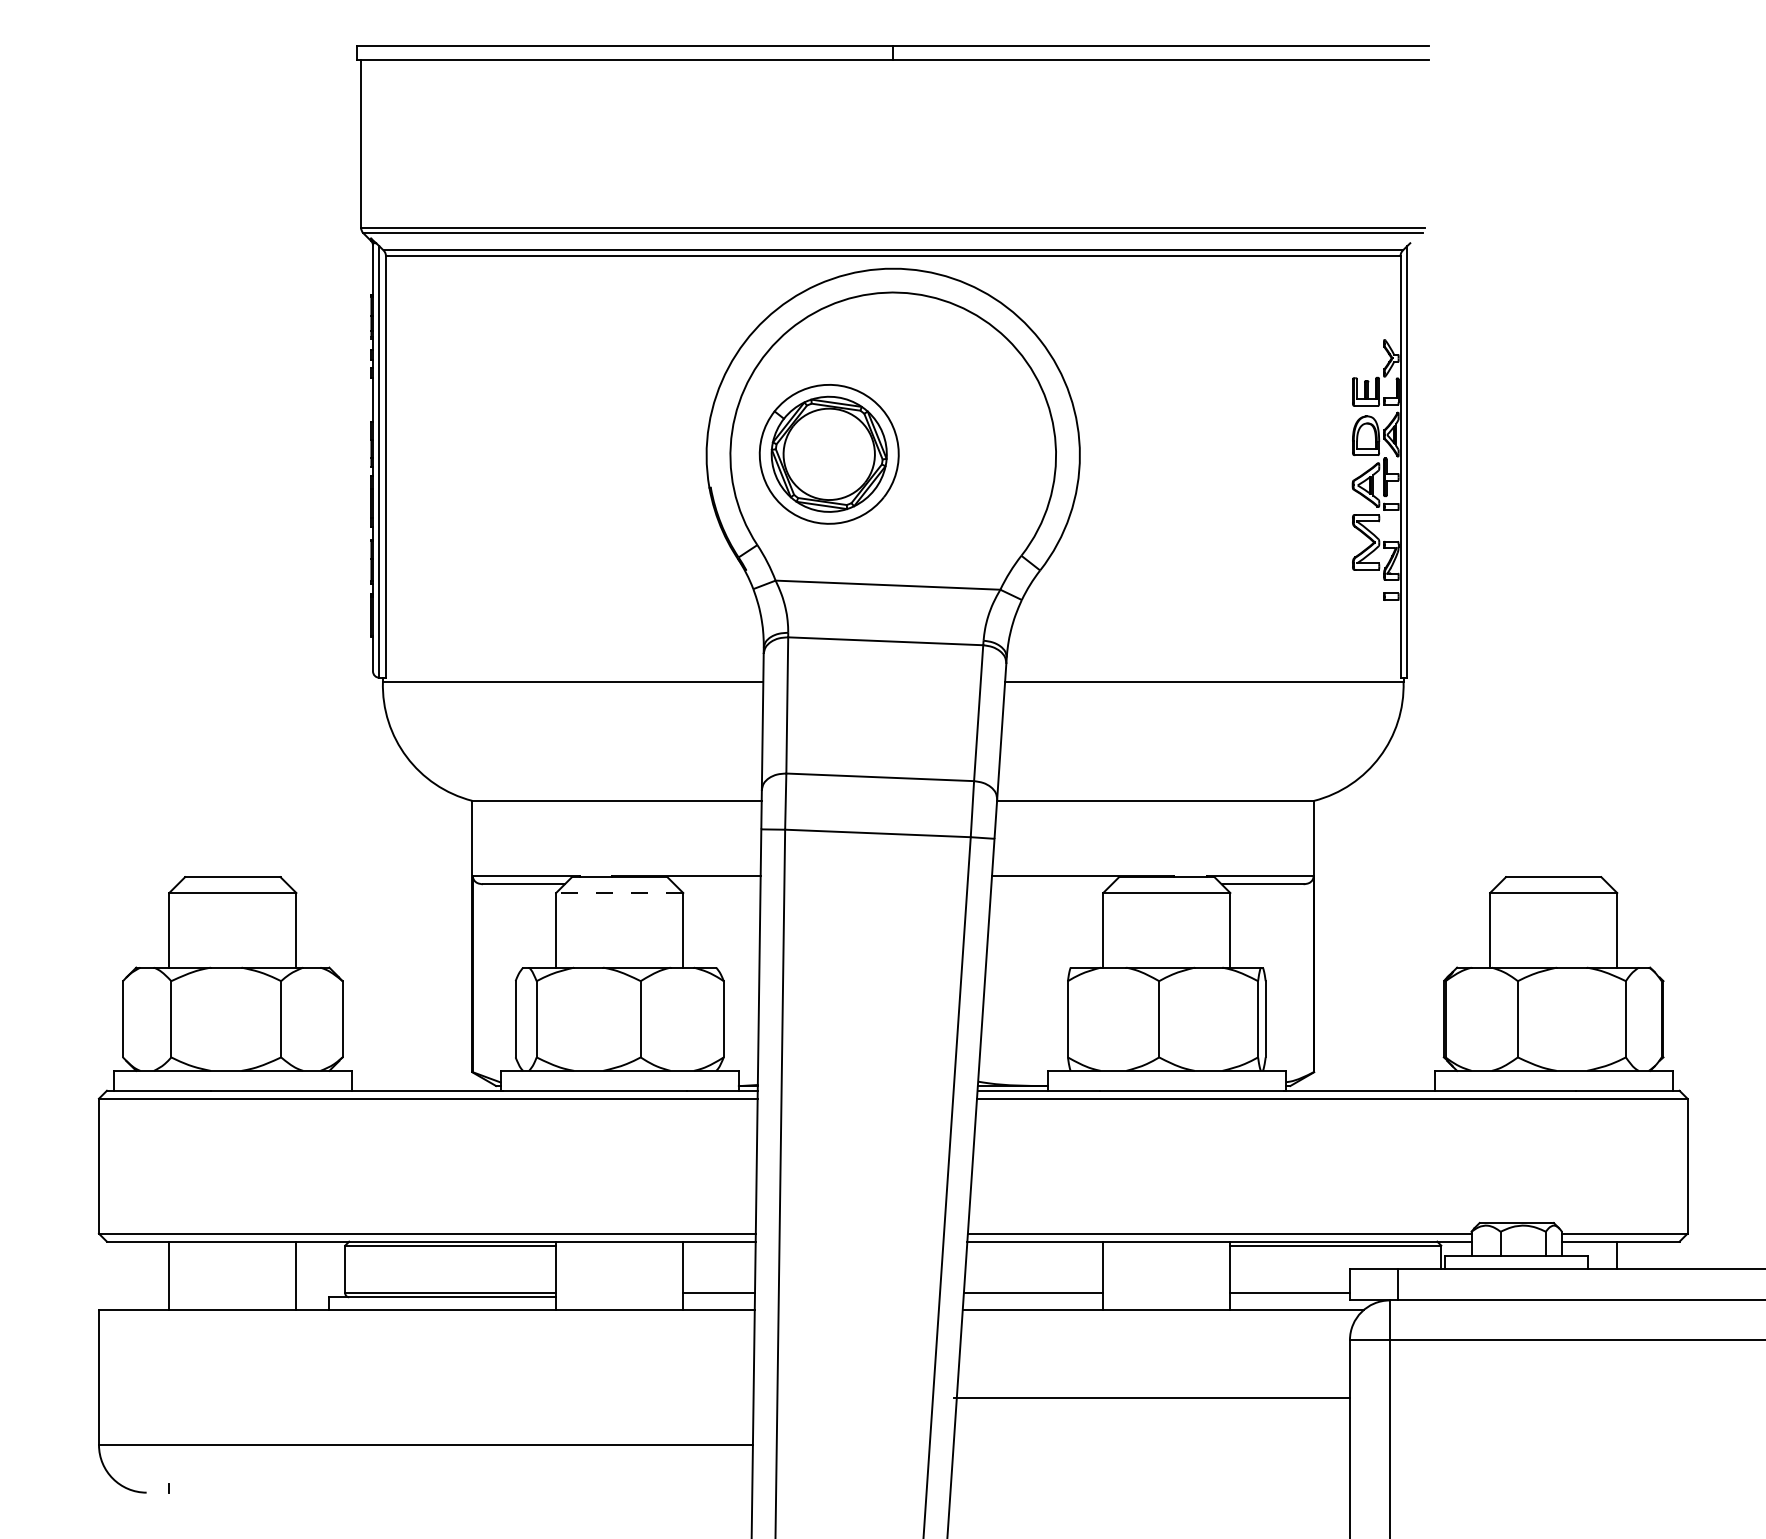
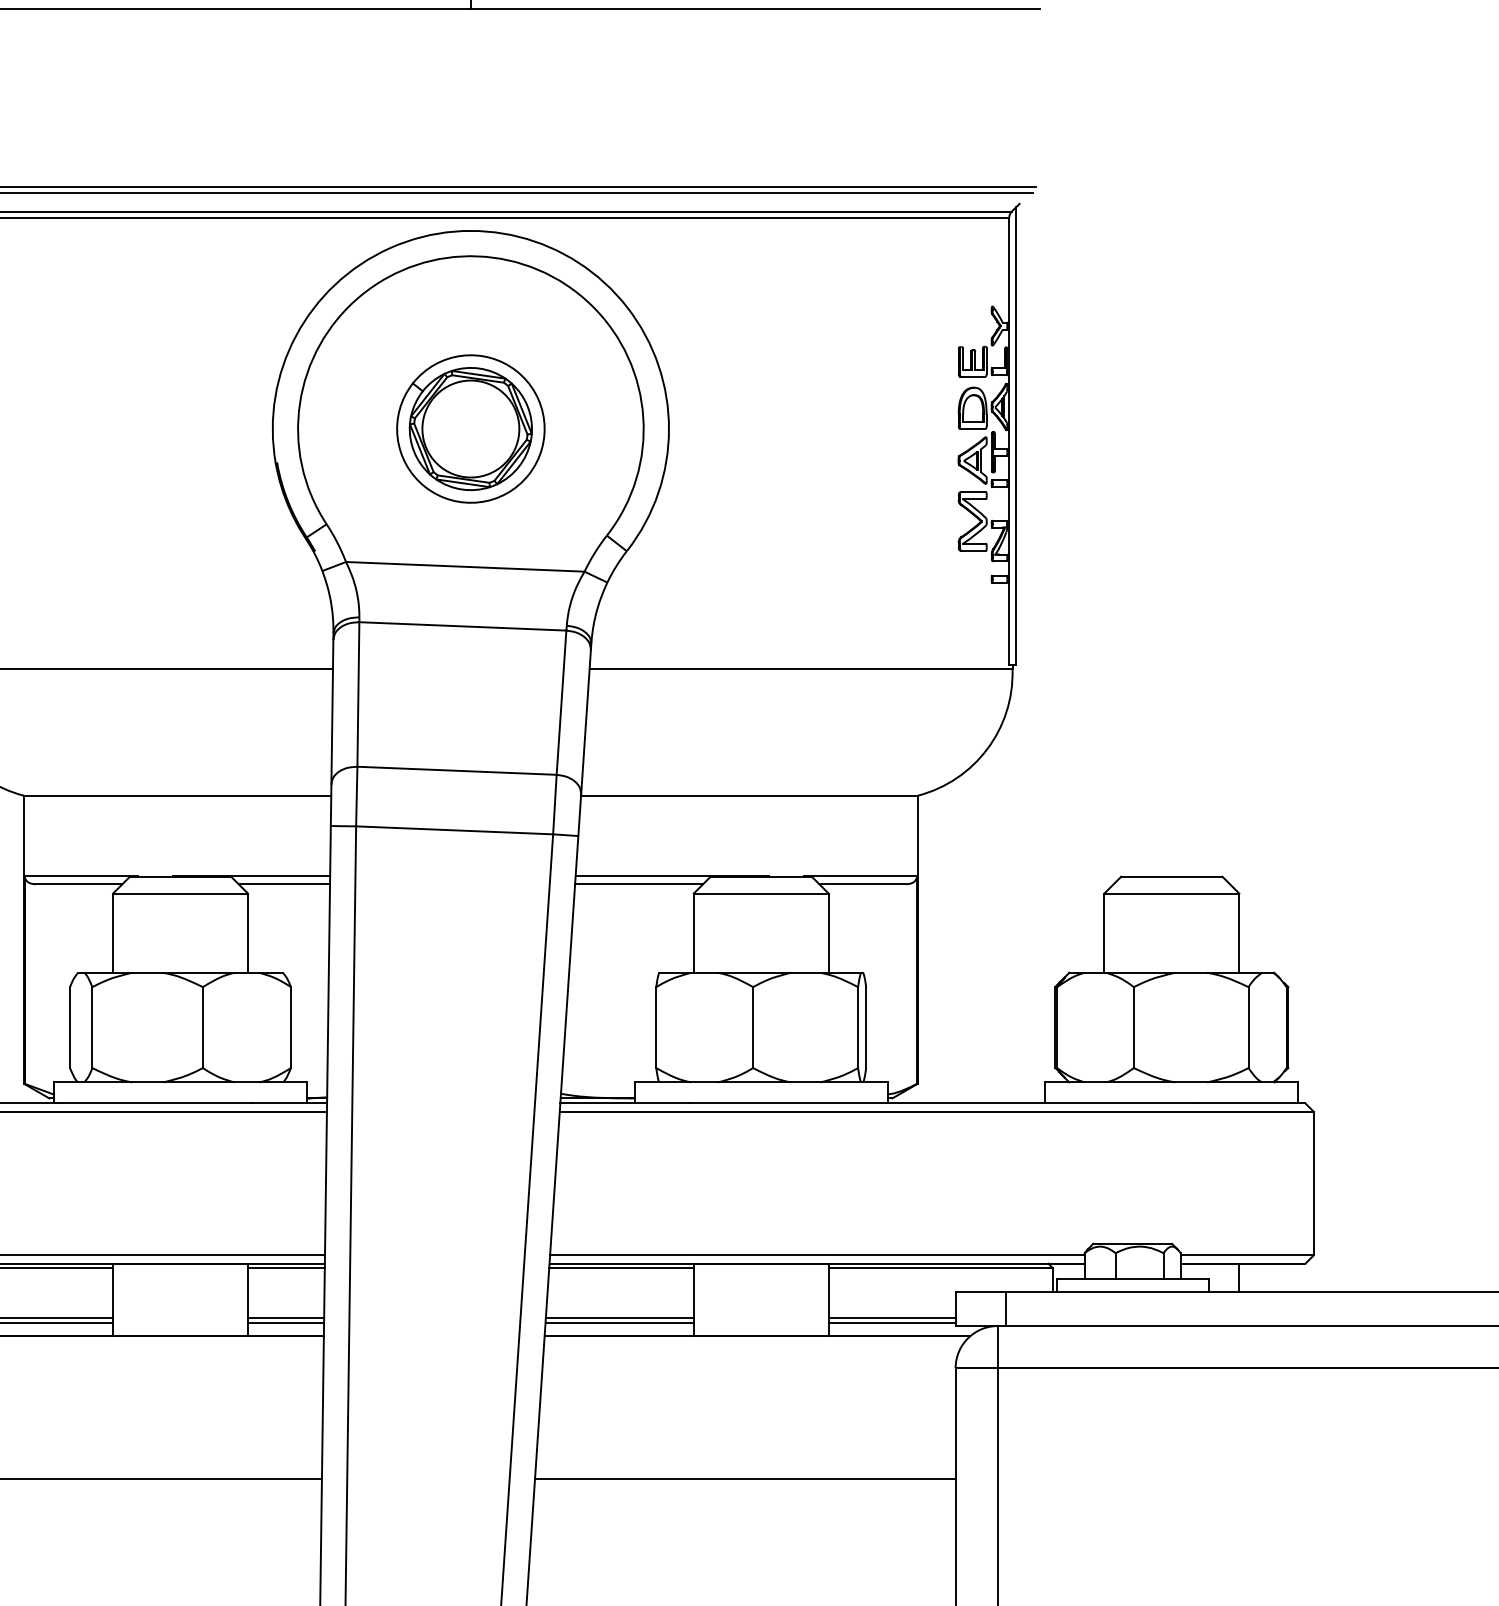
part: (828, 454) -> (470, 429), moved
line: (717, 884) -> (284, 884), added
line: (1051, 884) -> (638, 884), added
line: (619, 893) -> (180, 894), dashed -> solid
line: (719, 1245) -> (286, 1267), added
line: (1035, 1245) -> (621, 1267), added
line: (718, 1297) -> (285, 1322), added
line: (1033, 1297) -> (619, 1322), added
line: (1289, 1297) -> (891, 1322), added
line: (1151, 1398) -> (744, 1479), moved

